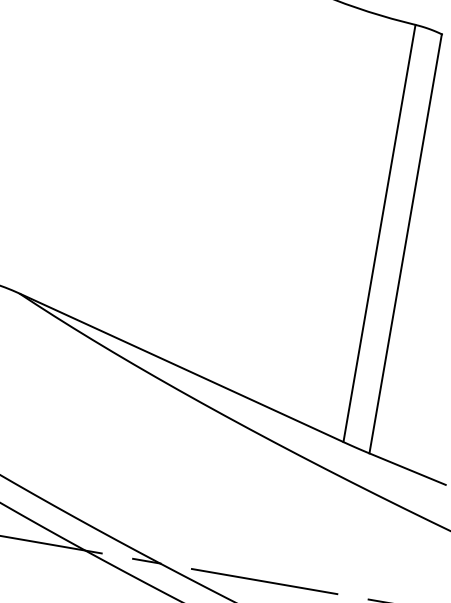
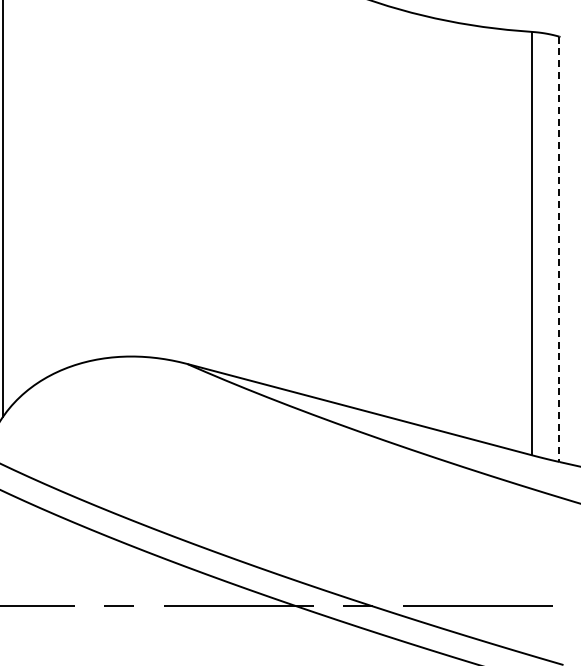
line: (405, 244) -> (559, 249), solid -> dashed

